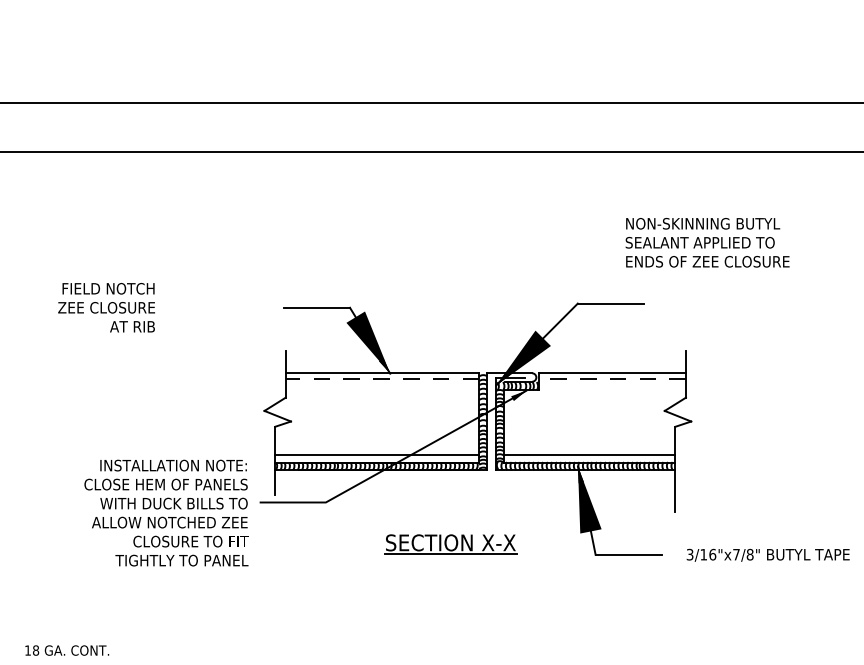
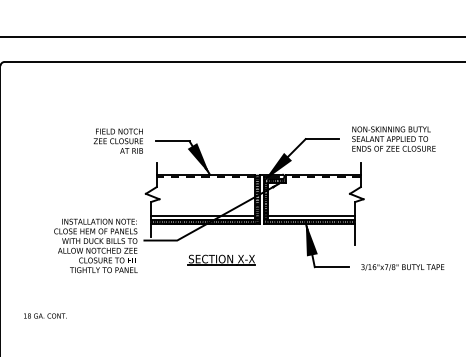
text: (706, 241) -> (393, 138), moved
text: (104, 306) -> (117, 140), moved
part: (449, 543) -> (221, 259), moved

